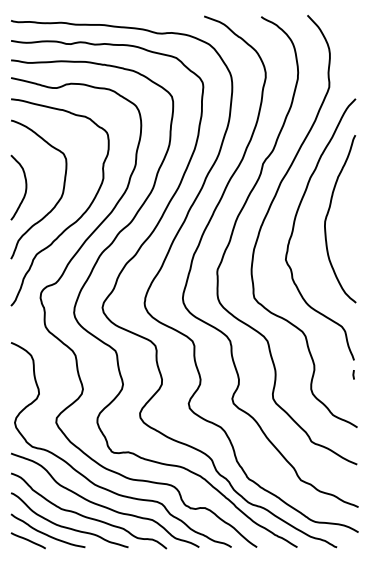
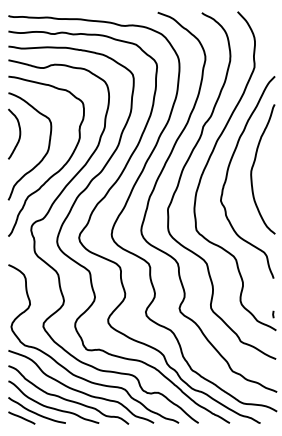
curve: (25, 187) -> (19, 134), moved
line: (353, 374) -> (273, 314), moved

